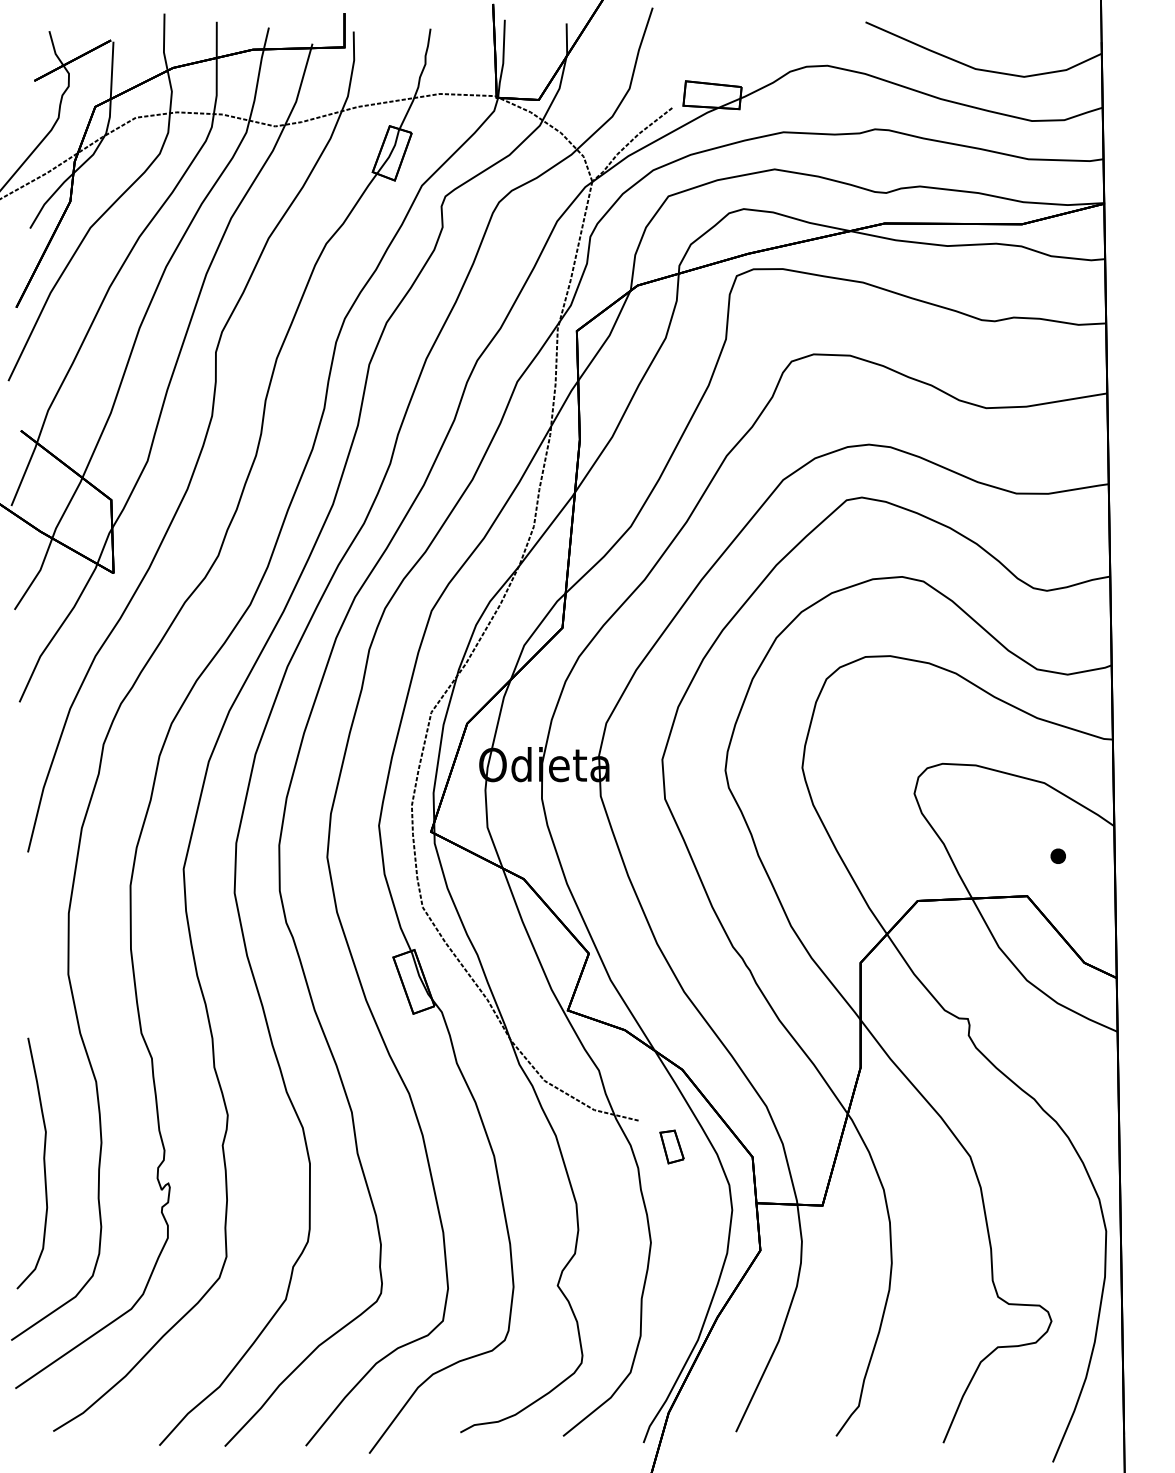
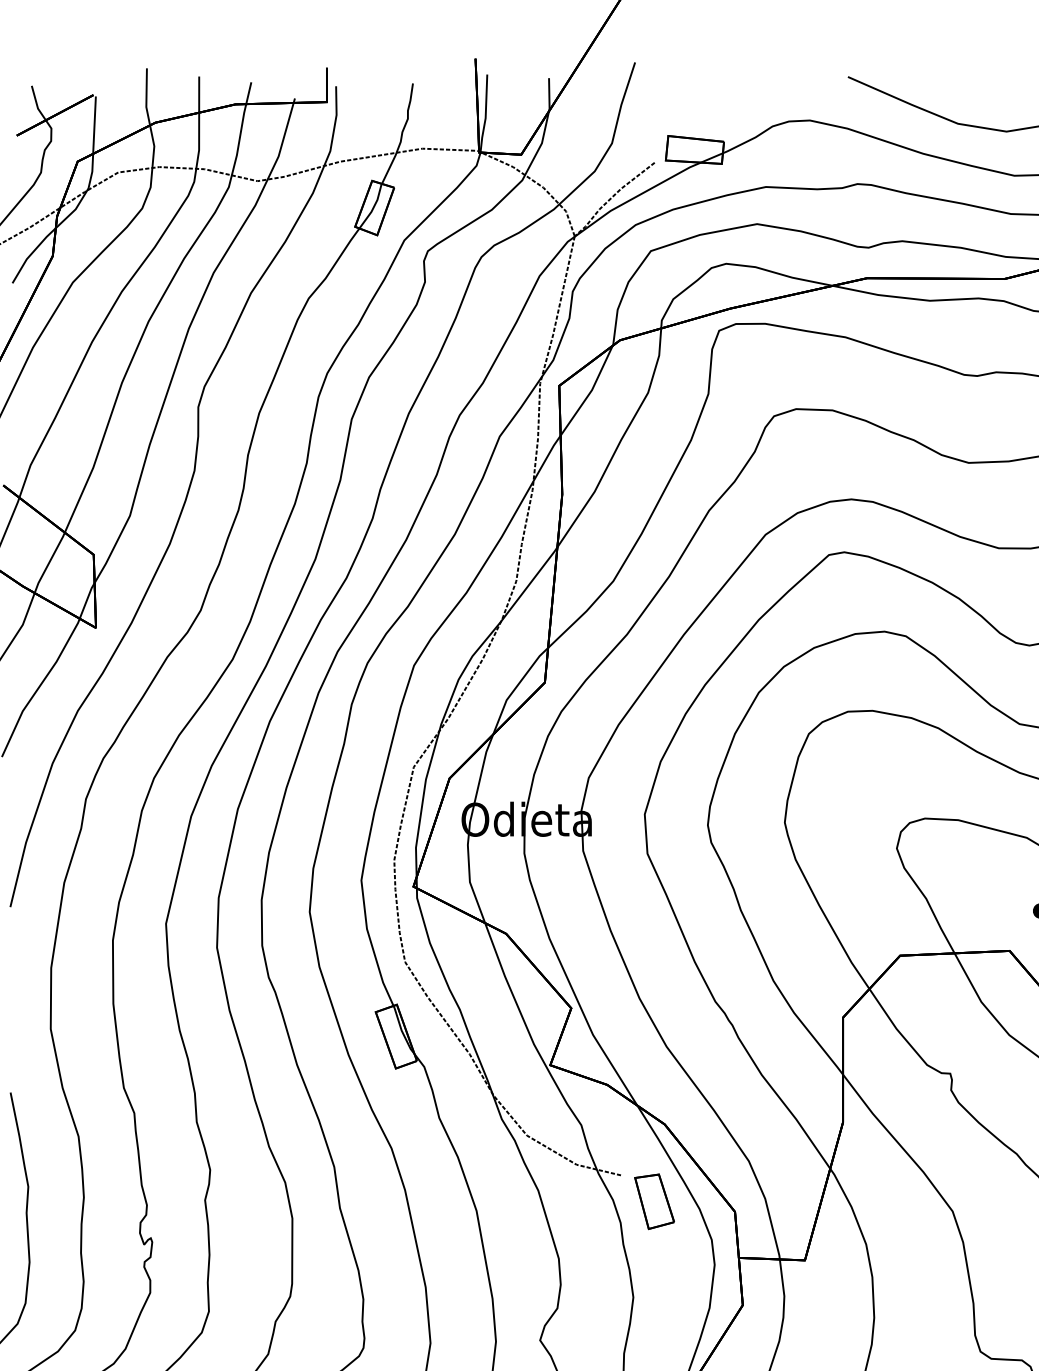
part: (671, 1146) -> (653, 1201), size x1.67

